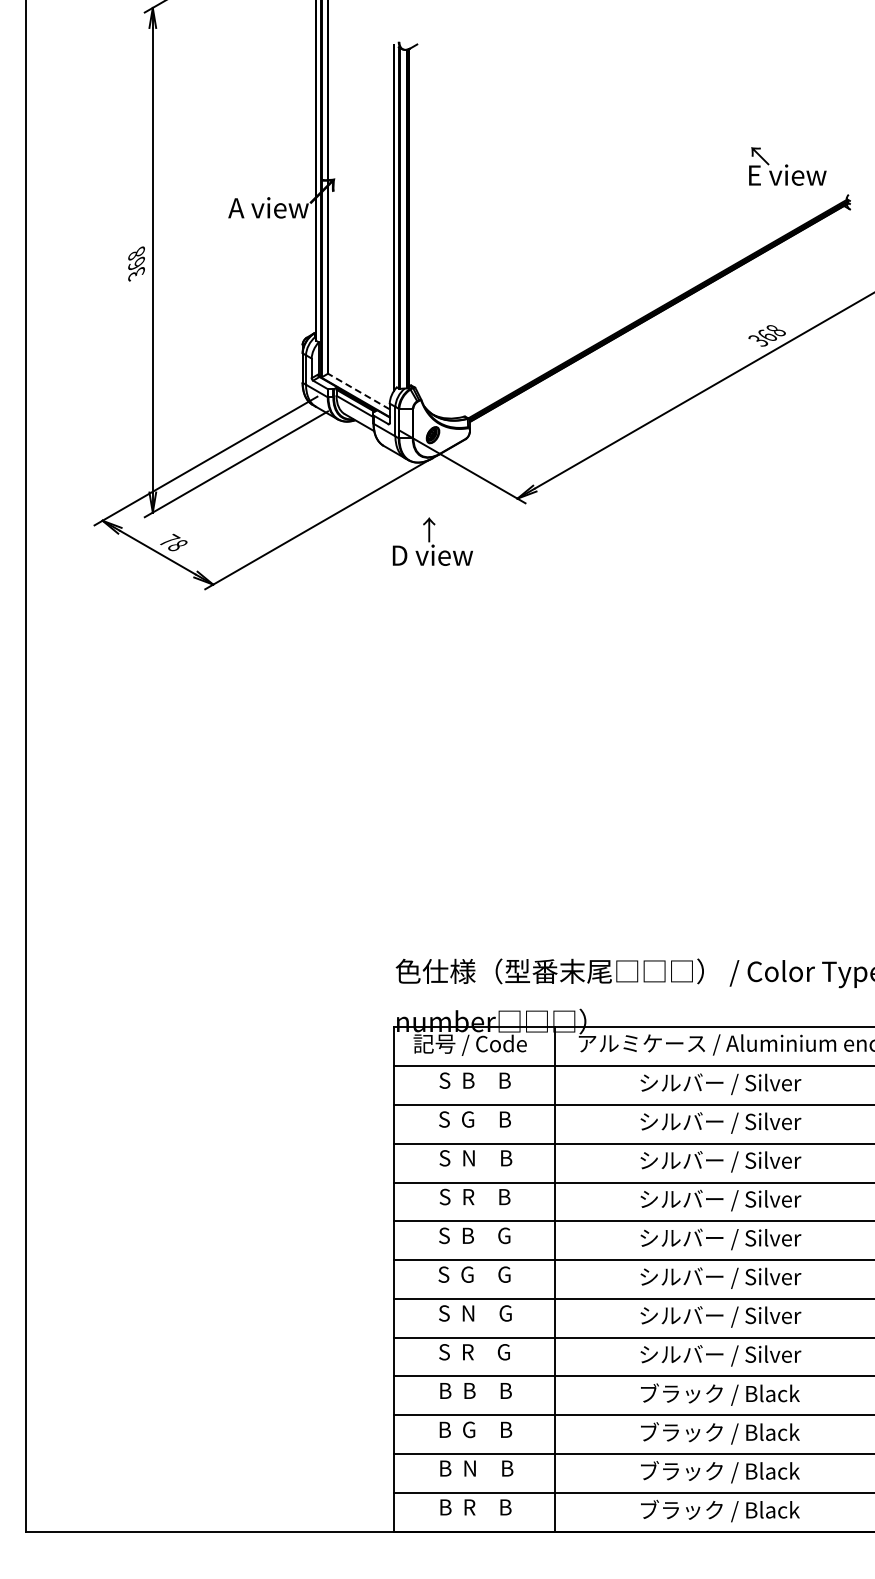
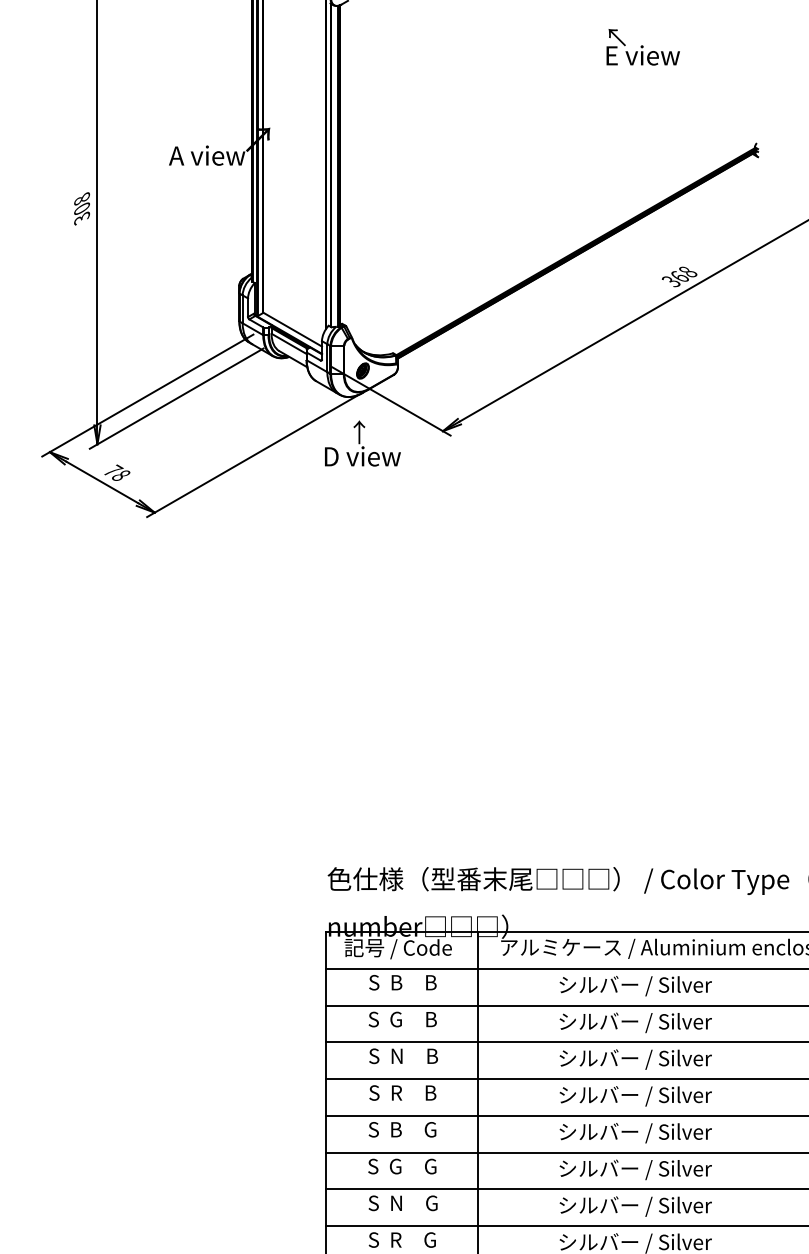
text: (787, 166) -> (642, 47), moved
text: (136, 263) -> (81, 208), 368 -> 308
line: (358, 391) -> (292, 329), dashed -> solid
text: (432, 541) -> (362, 443), moved

